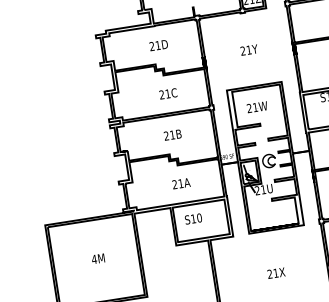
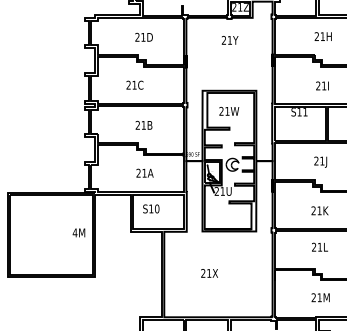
text: (248, 50) -> (229, 40), moved
text: (167, 93) -> (134, 84), moved
text: (97, 258) -> (78, 232), moved
text: (276, 273) -> (209, 273), moved

